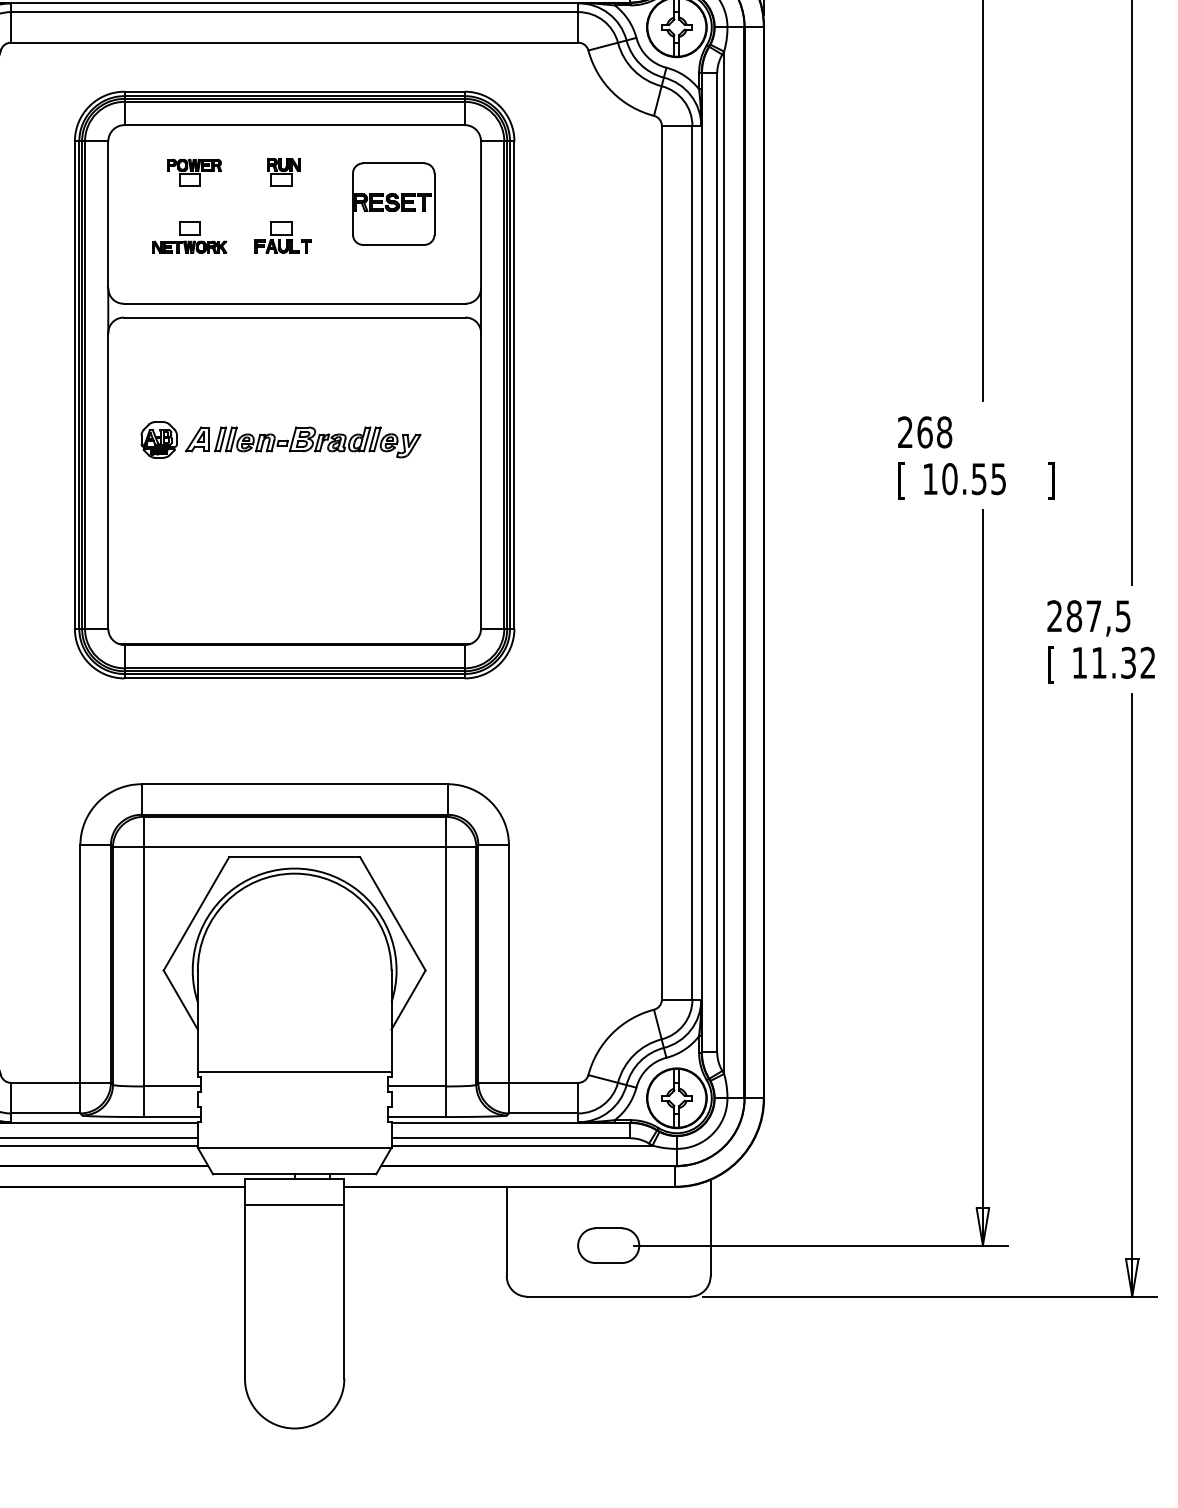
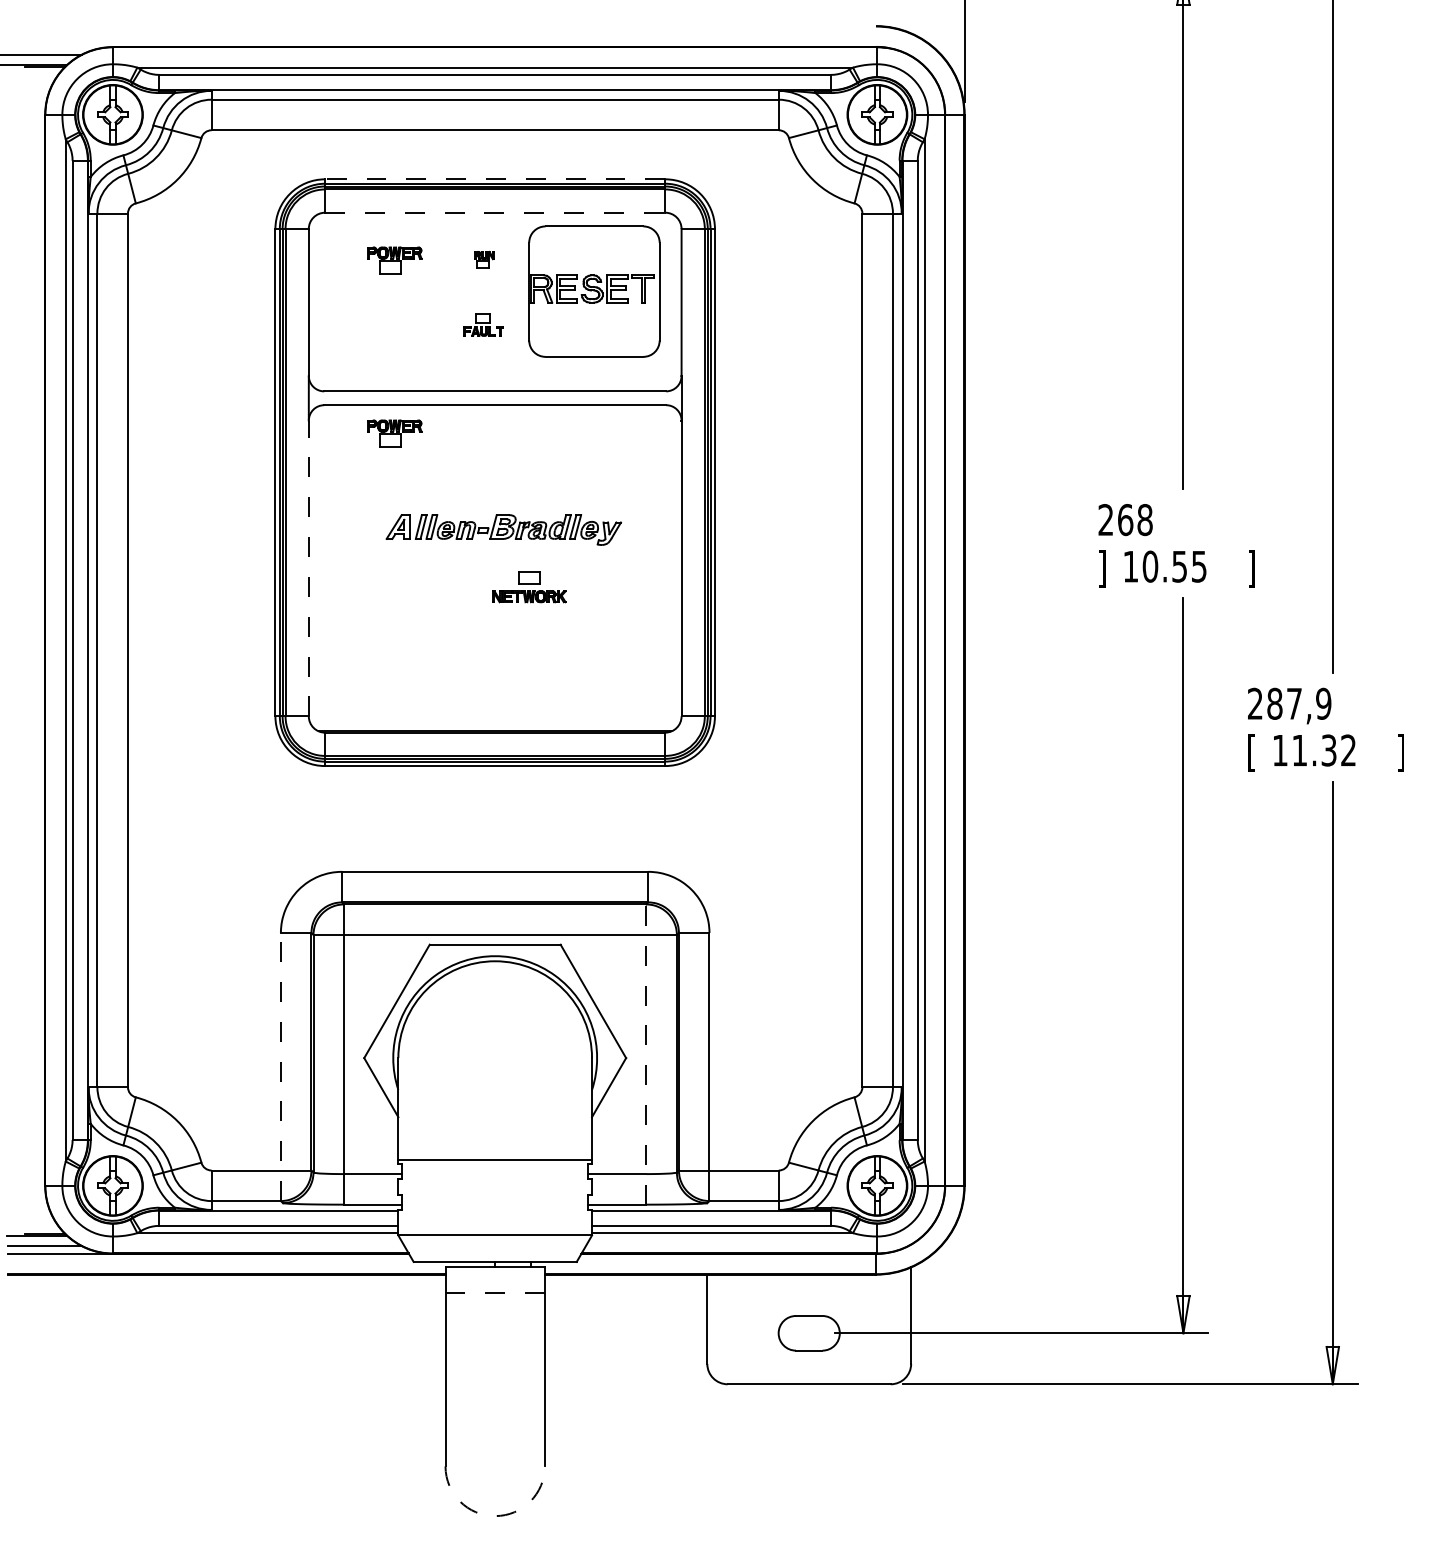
line: (293, 91) -> (494, 179), solid -> dashed
line: (294, 124) -> (495, 212), solid -> dashed
part: (283, 171) -> (484, 259), size x0.6
part: (392, 203) -> (593, 291), size x1.6
part: (189, 237) -> (529, 587), moved
part: (282, 237) -> (483, 325), size x0.7
part: (193, 345) -> (394, 433), added
part: (158, 439) -> (359, 527), removed
line: (107, 480) -> (308, 568), solid -> dashed
text: (901, 480) -> (1102, 568), [ -> ]
text: (1122, 615) -> (1323, 703), 287,5 -> 287,9
line: (445, 966) -> (646, 1054), solid -> dashed
line: (79, 978) -> (280, 1066), solid -> dashed
line: (294, 1204) -> (495, 1292), solid -> dashed
arc: (294, 1428) -> (495, 1516), solid -> dashed

